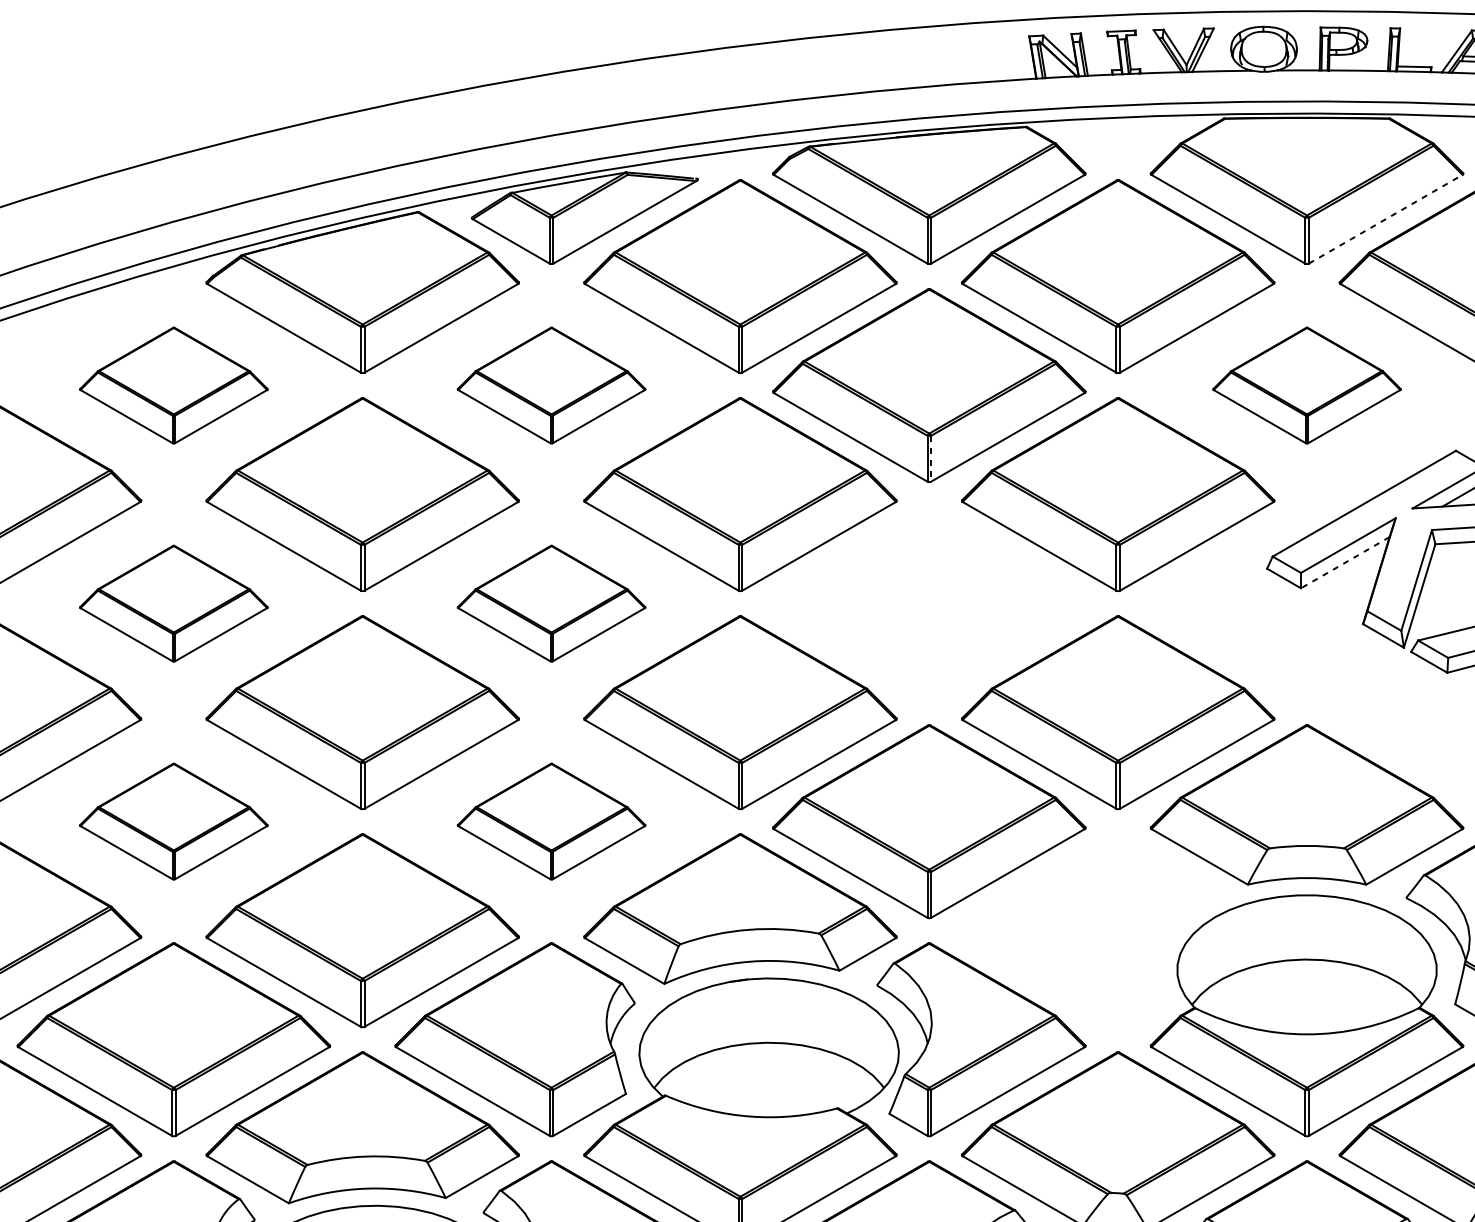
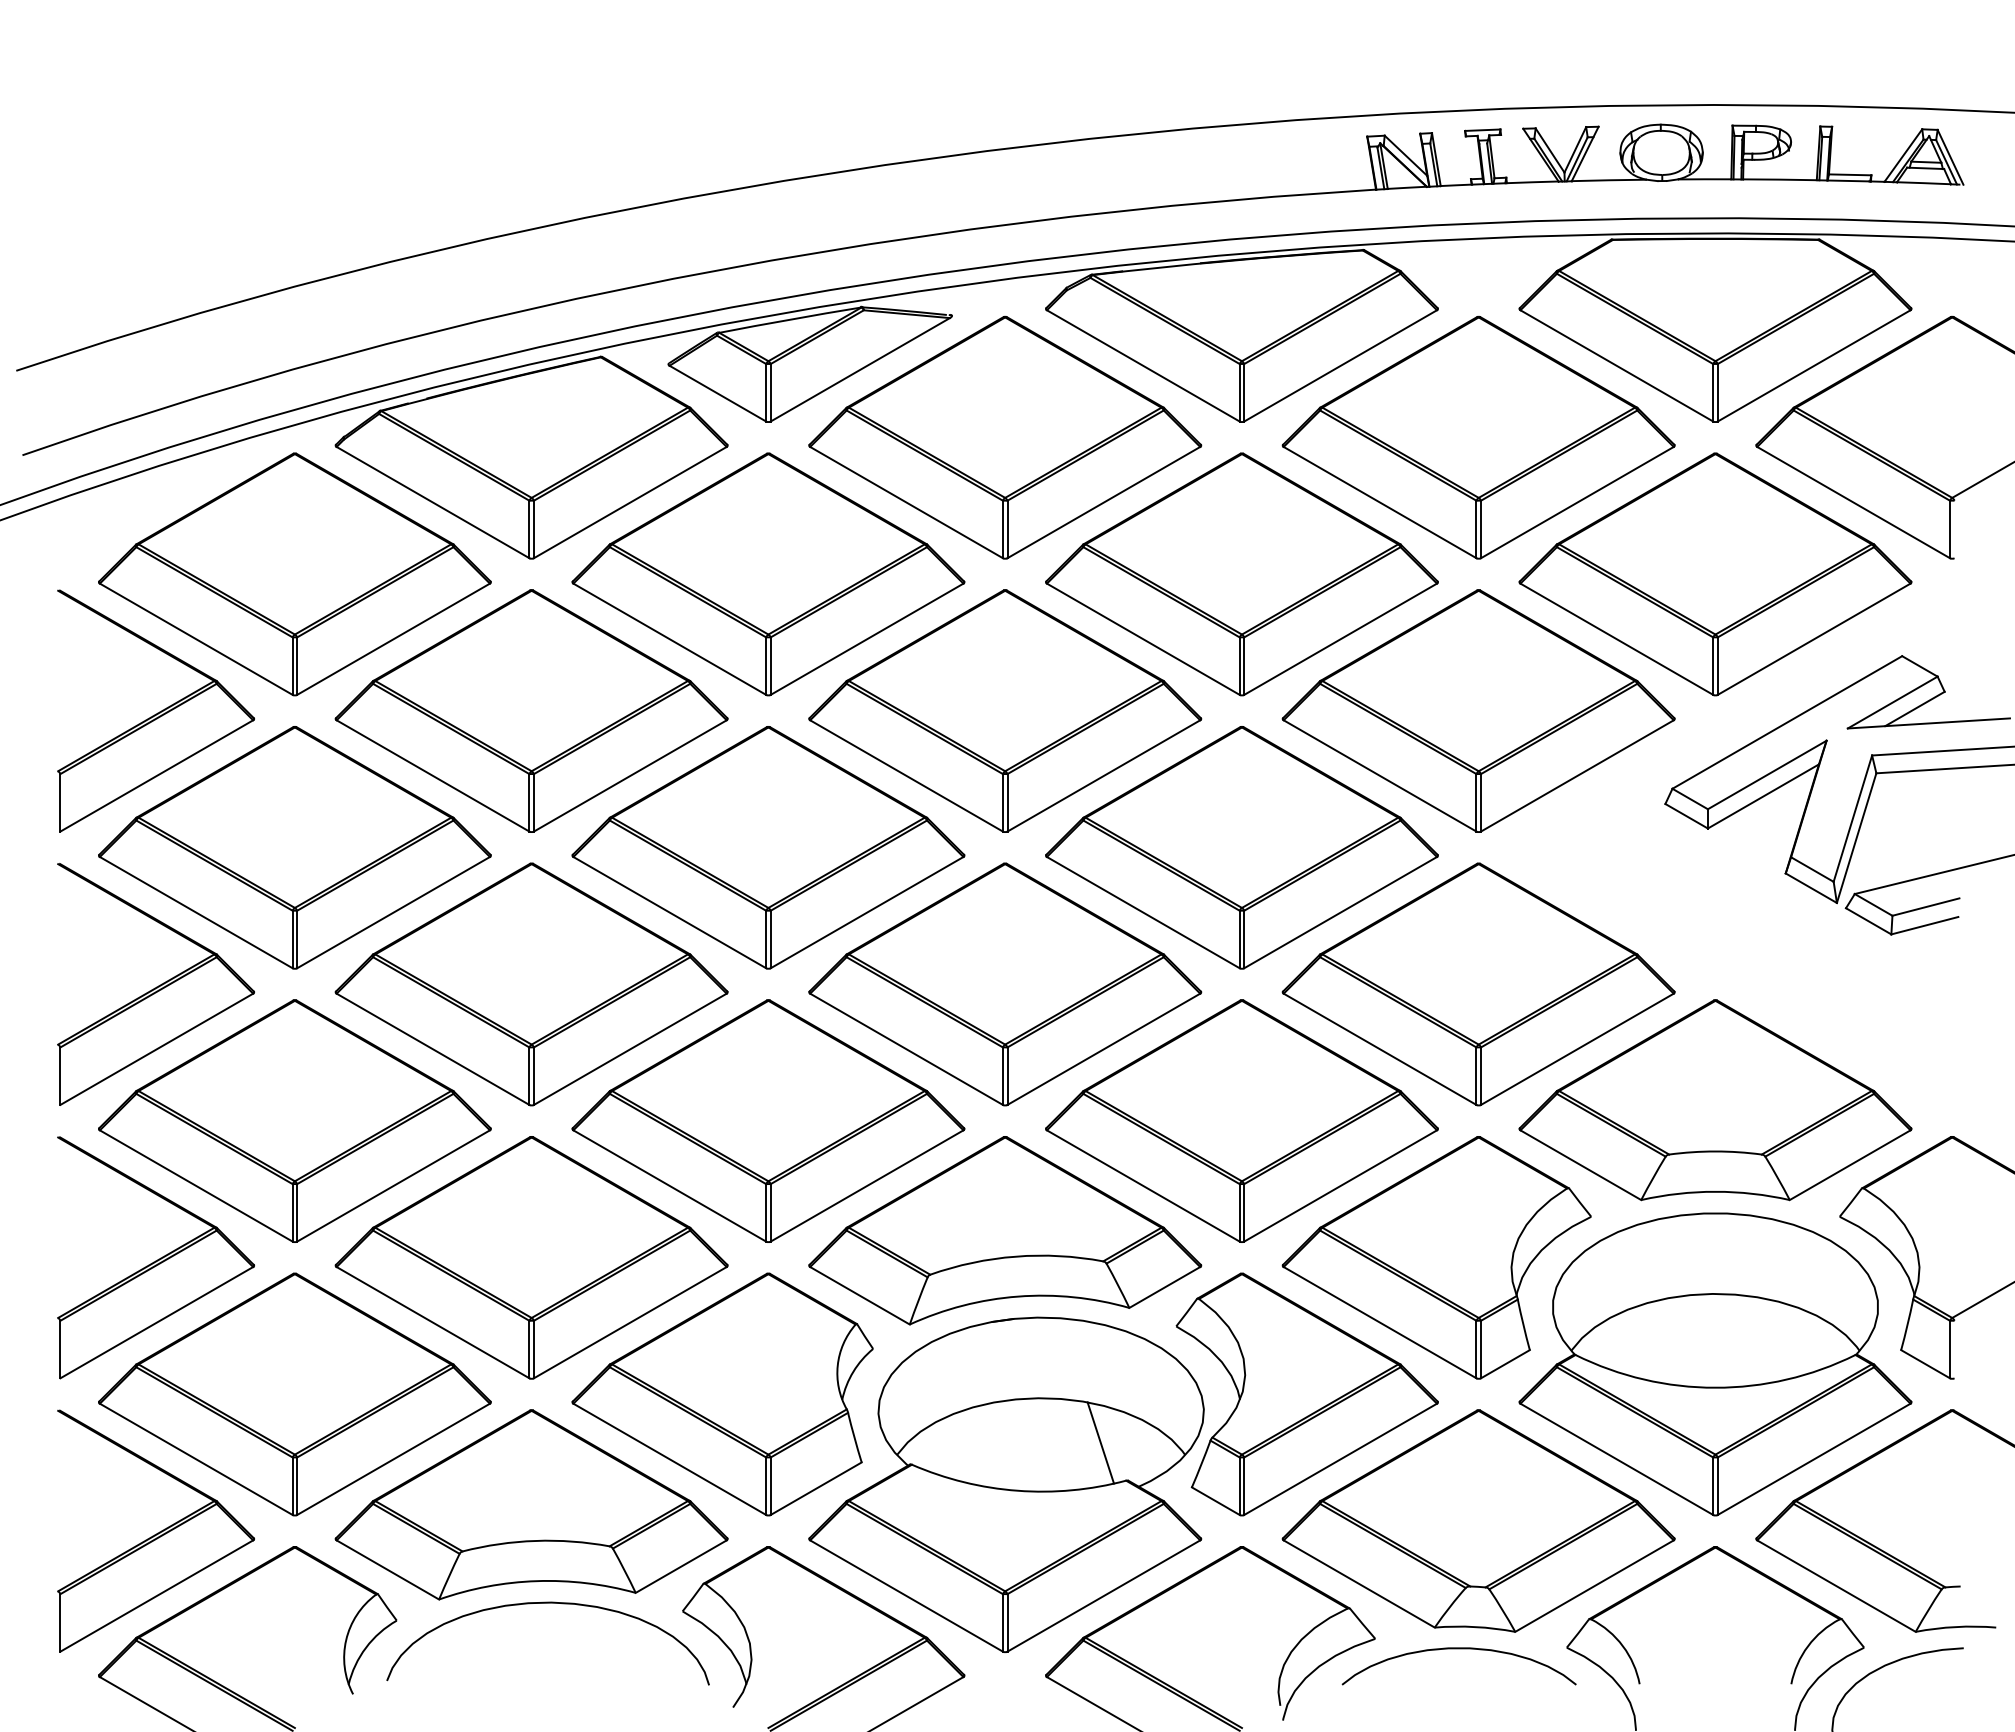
line: (1386, 218) -> (1814, 365), dashed -> solid
part: (173, 385) -> (294, 574), size x1.67
part: (551, 385) -> (768, 574), size x1.67
part: (1307, 385) -> (1715, 574), size x1.67
line: (931, 459) -> (1244, 666), dashed -> solid
line: (1345, 562) -> (1763, 796), dashed -> solid
part: (173, 603) -> (294, 847), size x1.67
part: (551, 603) -> (768, 847), size x1.67
part: (928, 603) -> (1241, 847), added
part: (173, 821) -> (294, 1120), size x1.67
part: (551, 821) -> (768, 1120), size x1.67
part: (1084, 930) -> (1436, 1257), added
line: (816, 1078) -> (1100, 1442), added

